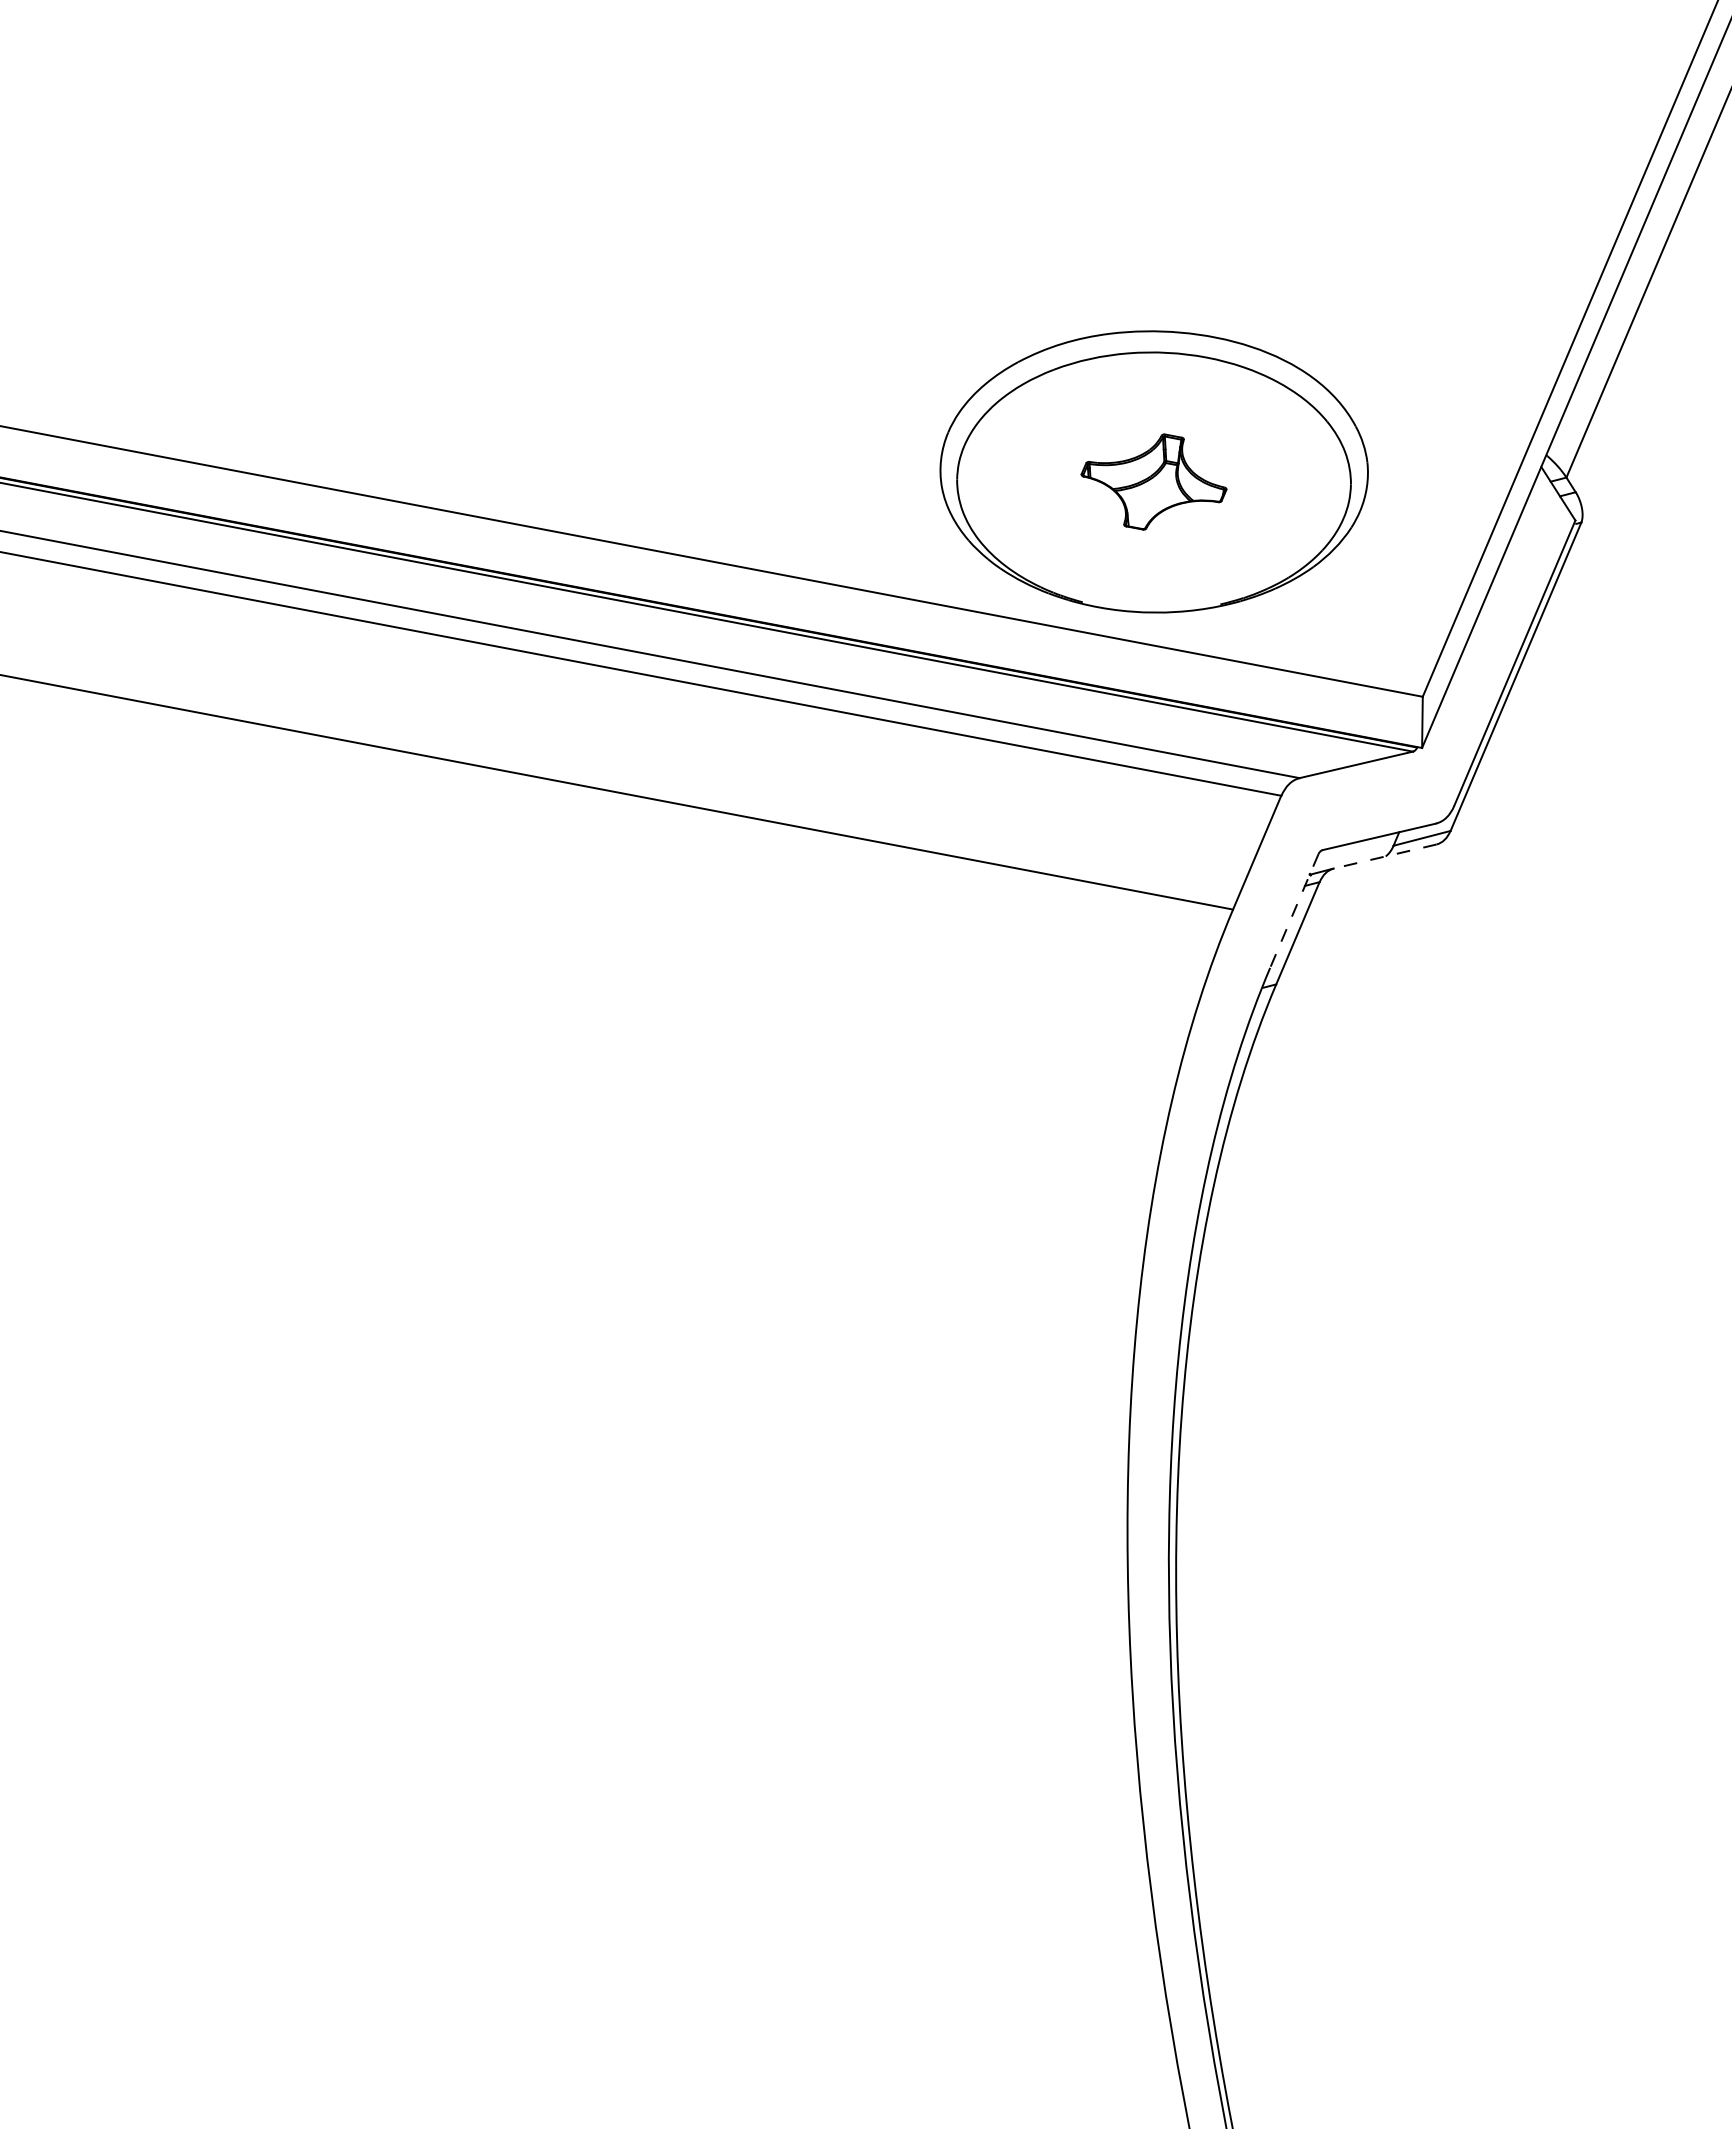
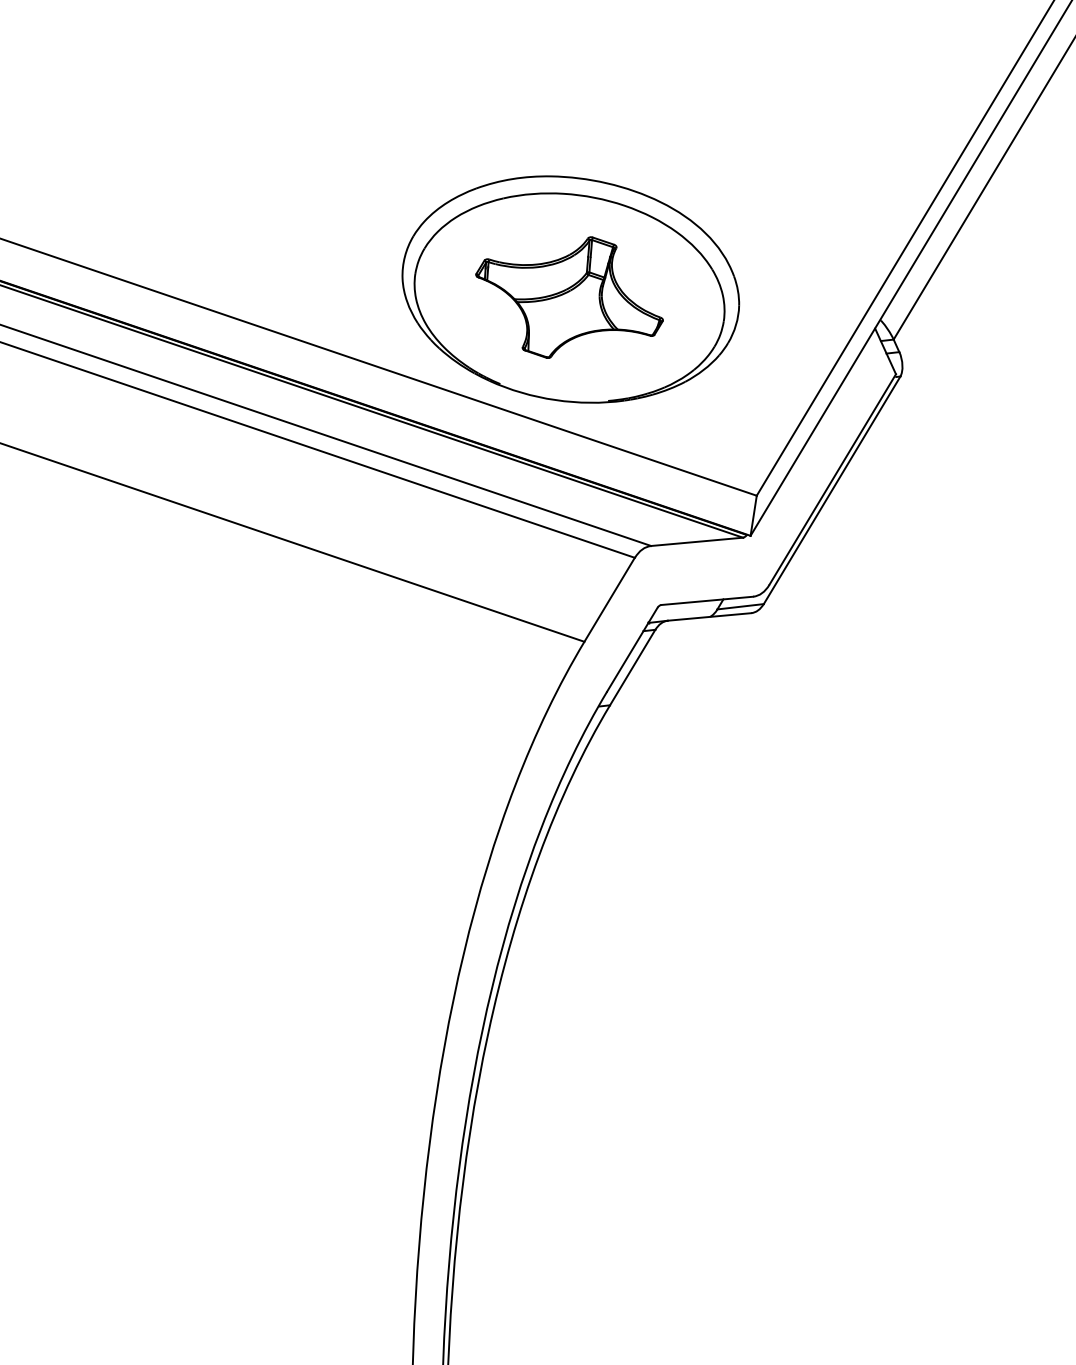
part: (1153, 481) -> (569, 297), size x1.67
line: (1385, 856) -> (709, 616), dashed -> solid
line: (1294, 911) -> (632, 650), dashed -> solid

